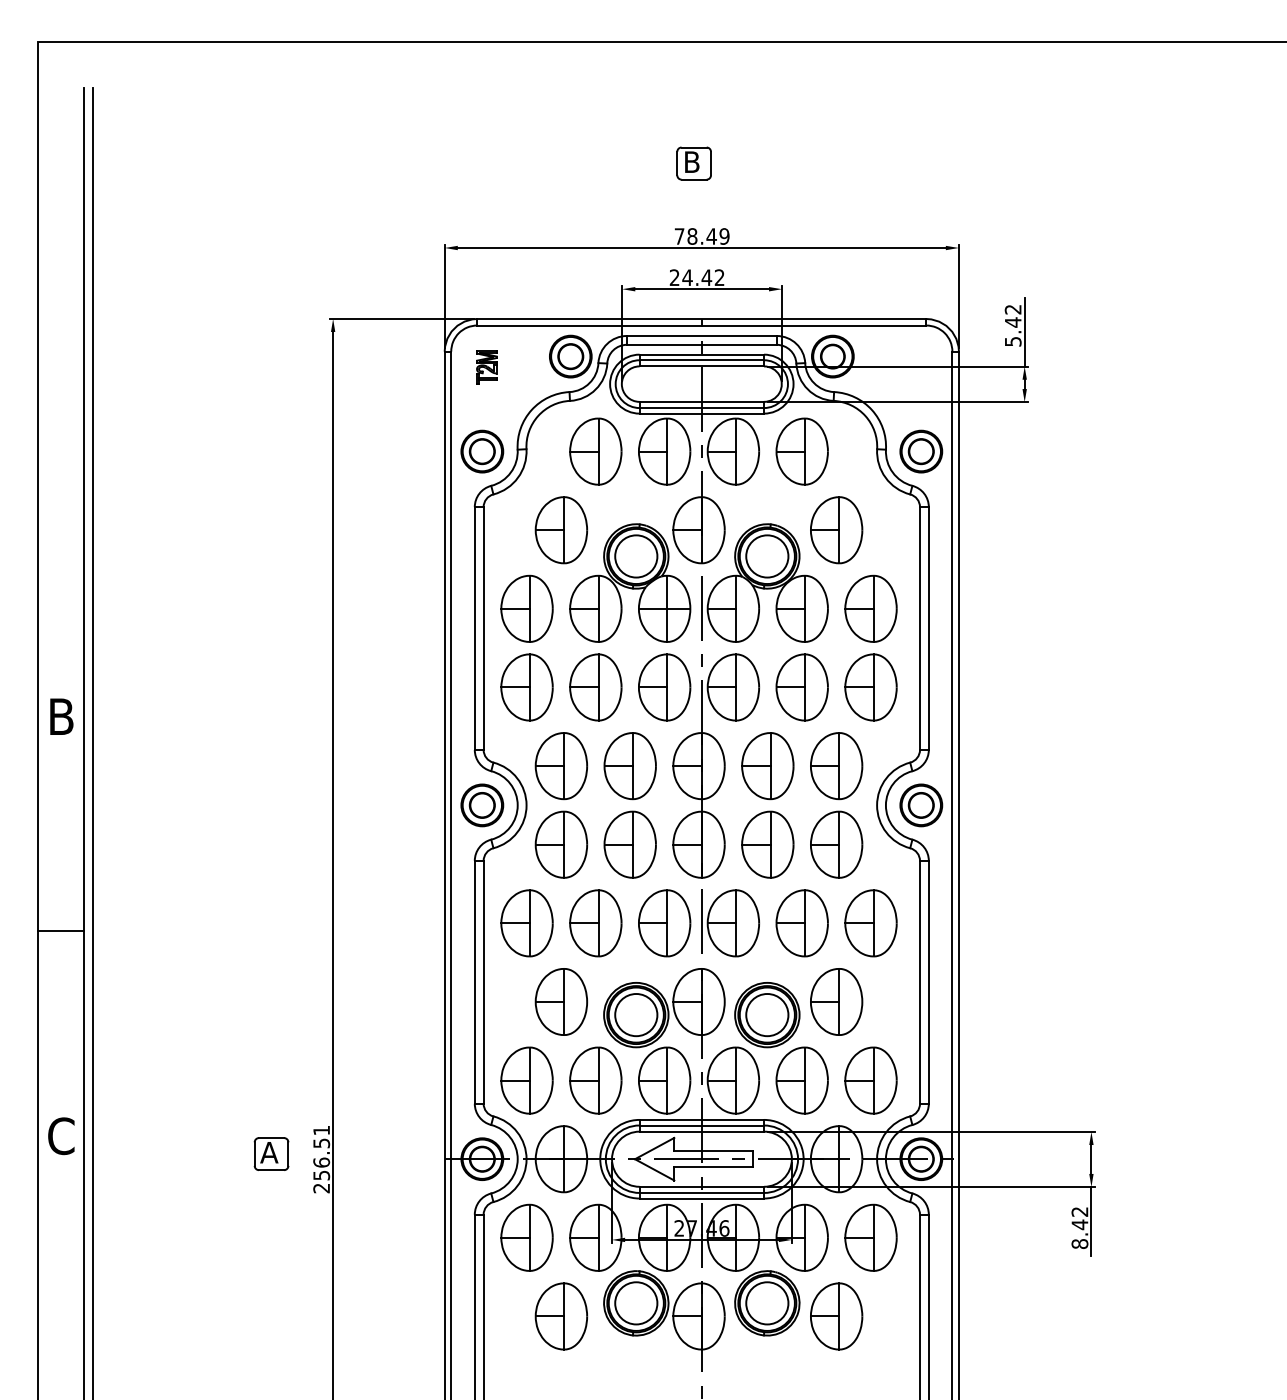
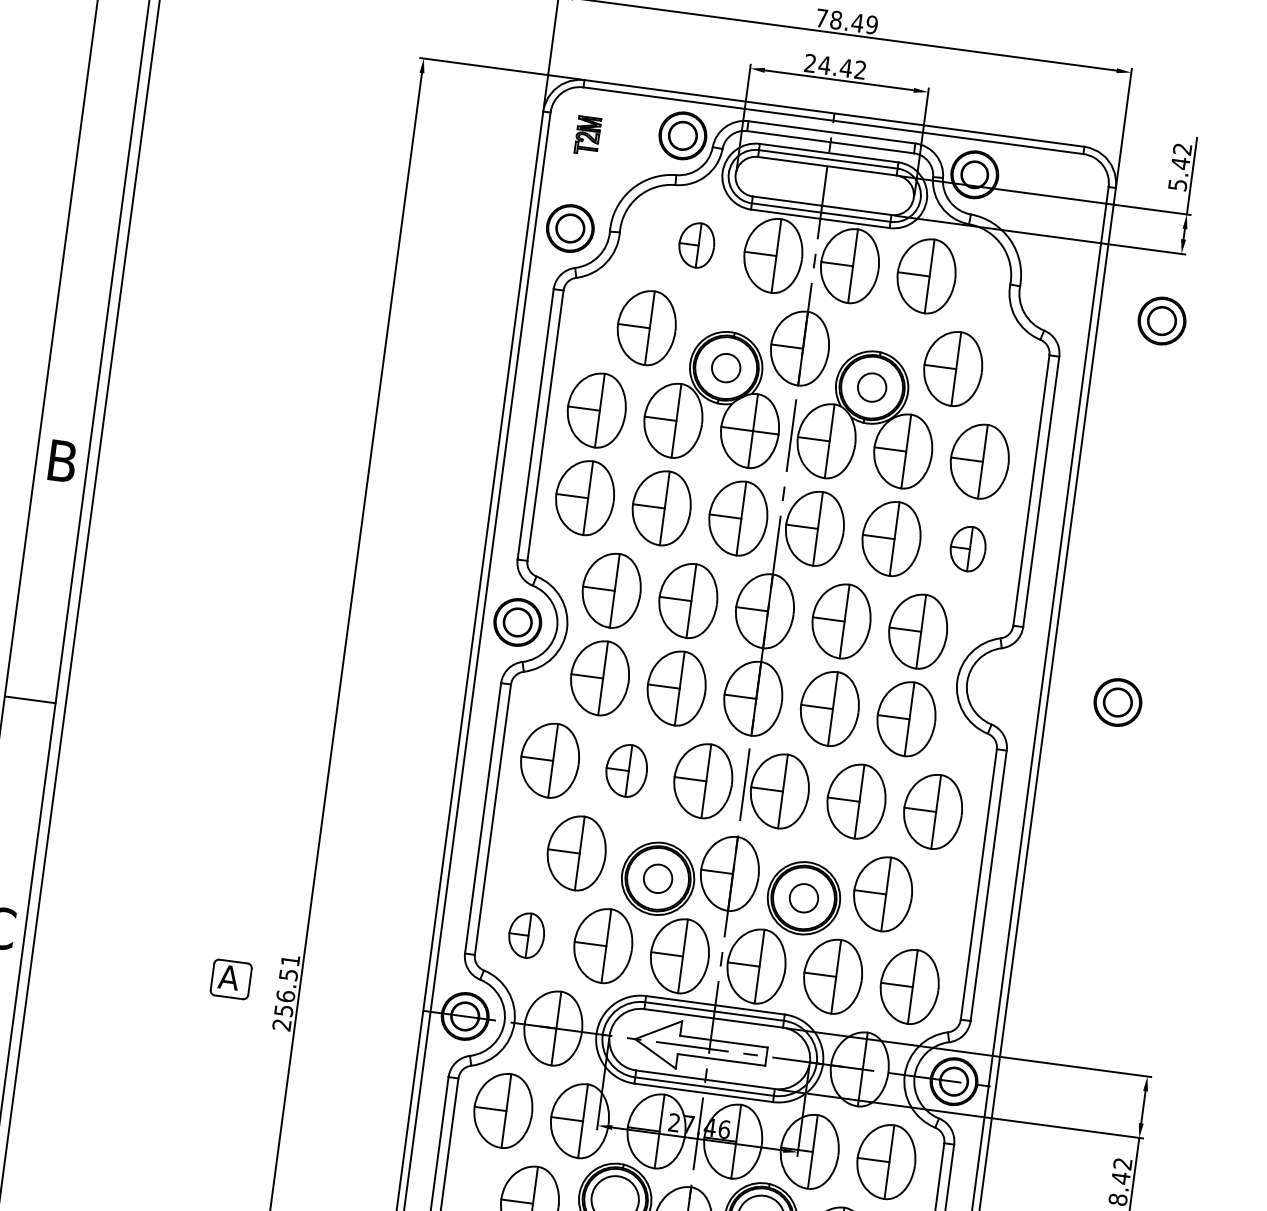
part: (595, 451) -> (696, 245), size x0.6
part: (921, 451) -> (1162, 320), moved
circle: (636, 556) -> (726, 368), size x0.6
circle: (767, 556) -> (872, 387), size x0.6
part: (870, 687) -> (967, 548), size x0.6
part: (921, 805) -> (1118, 702), moved
part: (595, 923) -> (626, 770), size x0.7
circle: (636, 1014) -> (658, 878), size x0.6
circle: (767, 1014) -> (804, 897), size x0.6
part: (526, 1080) -> (526, 935), size x0.6

